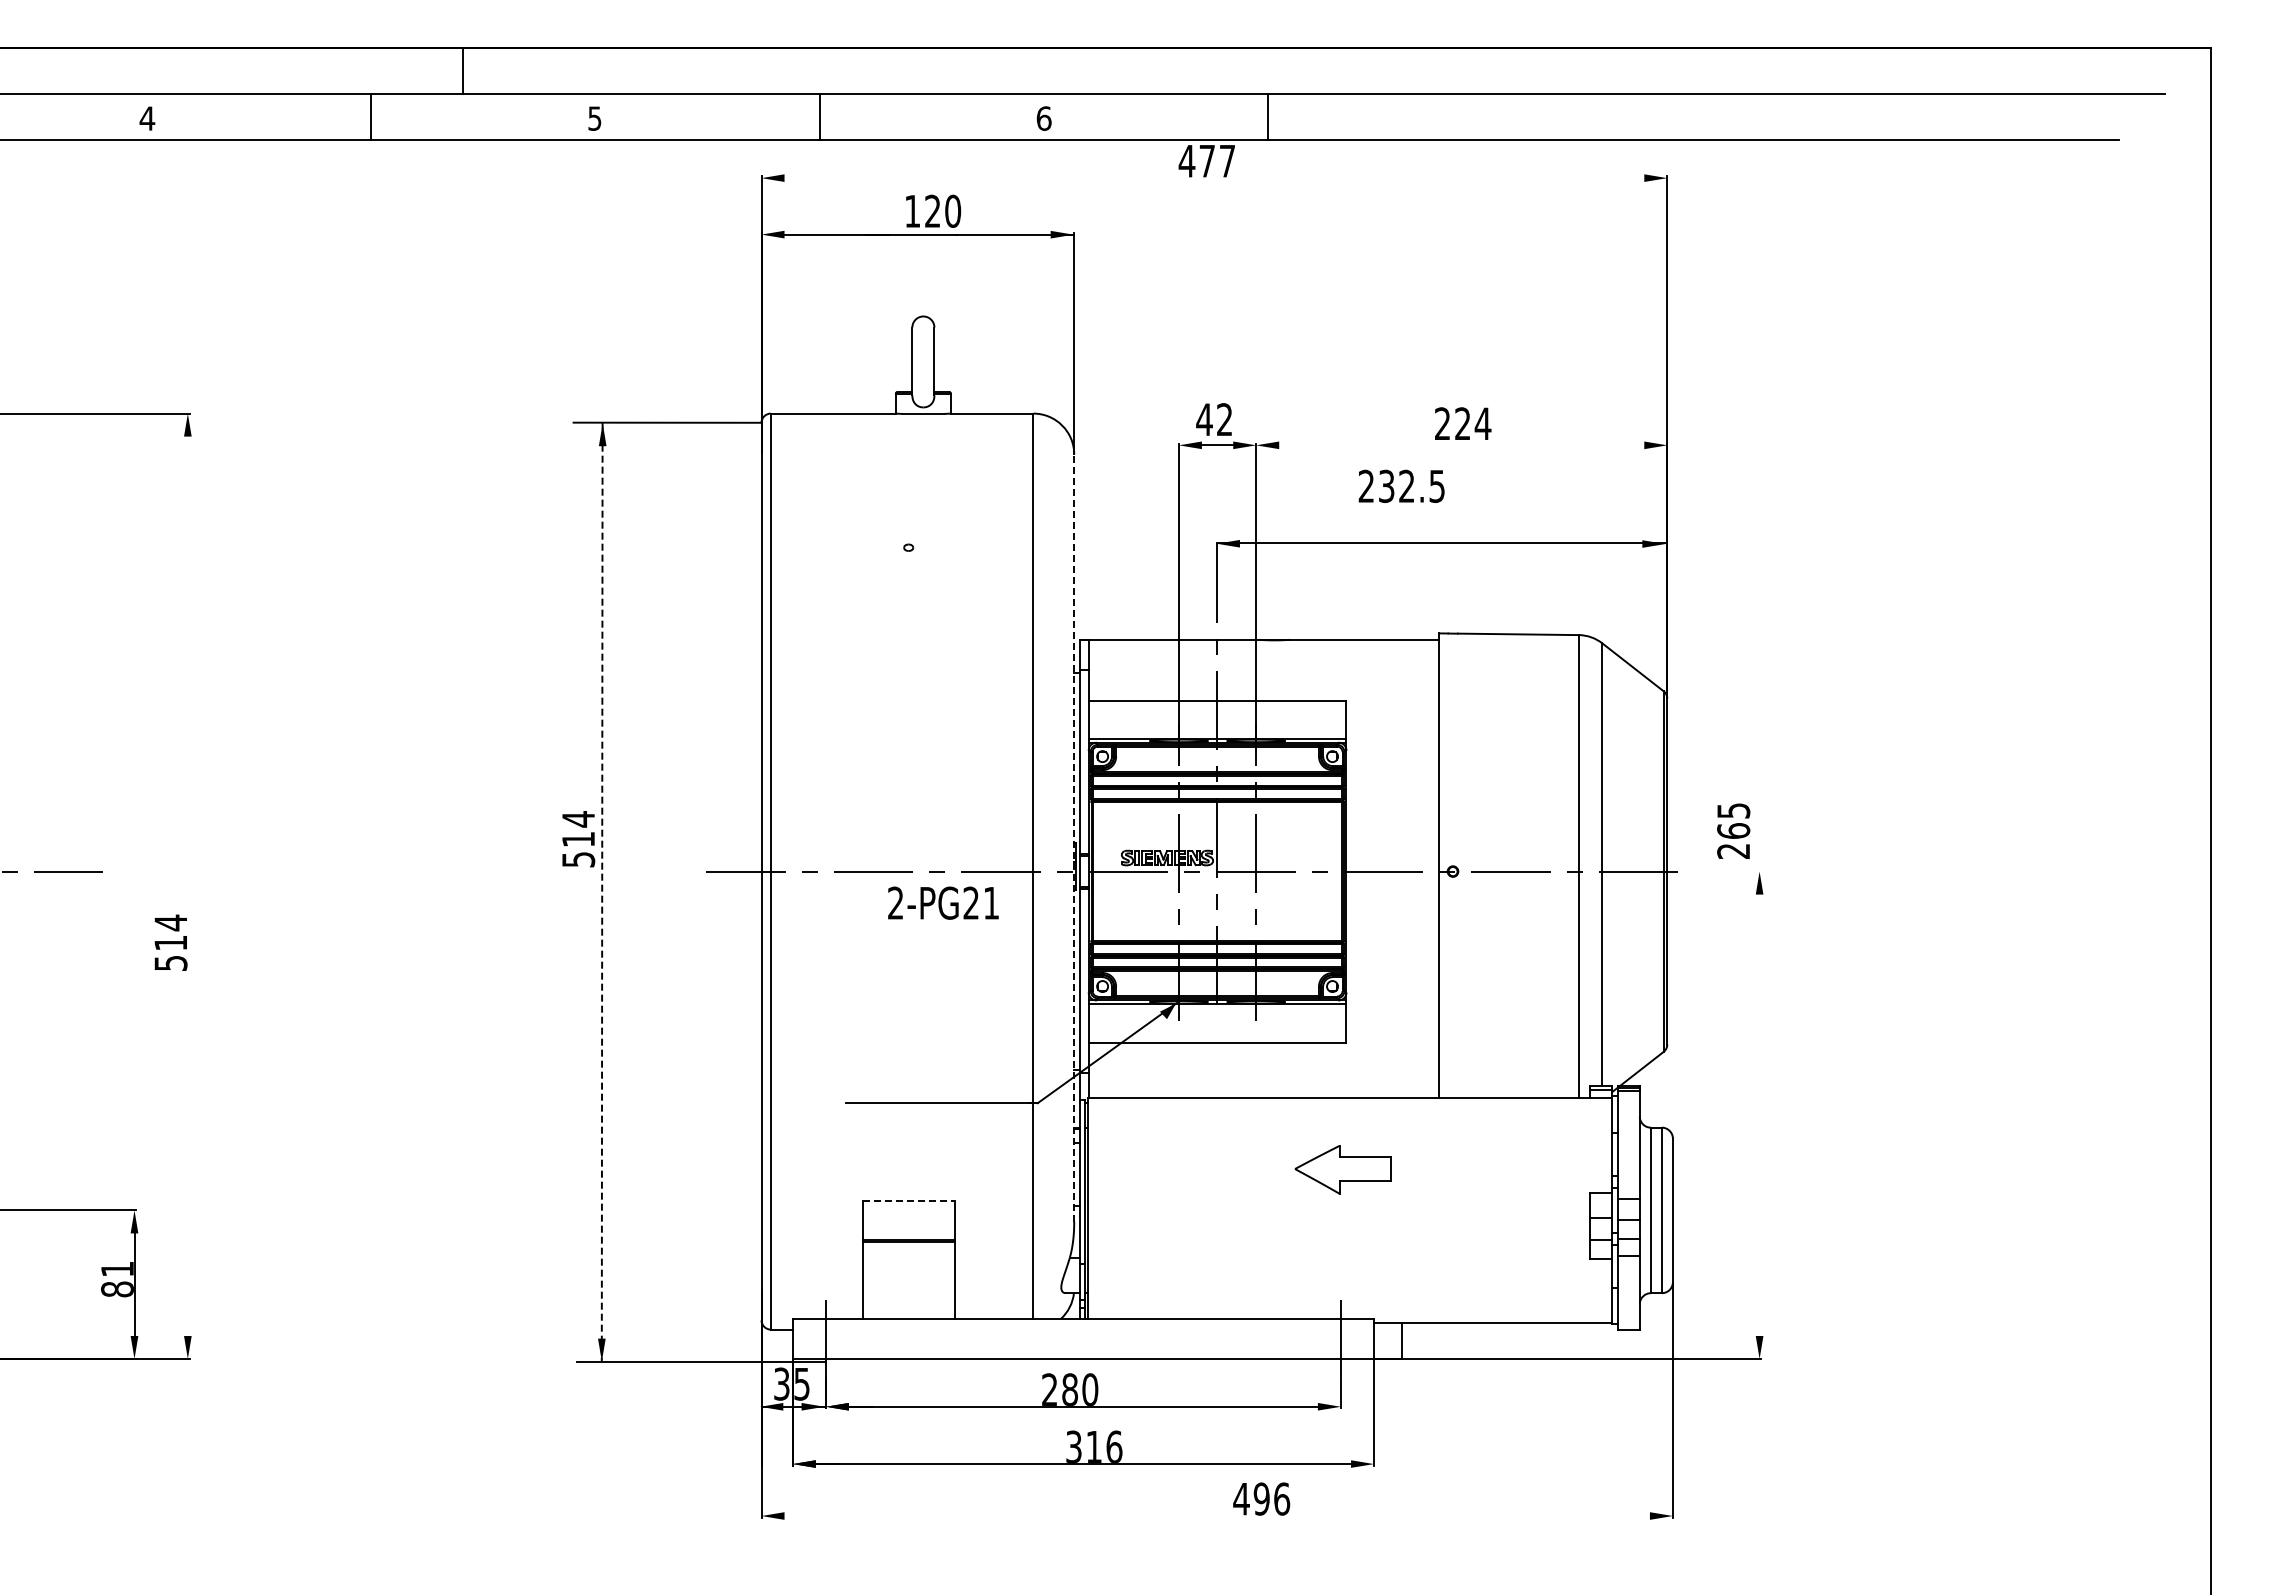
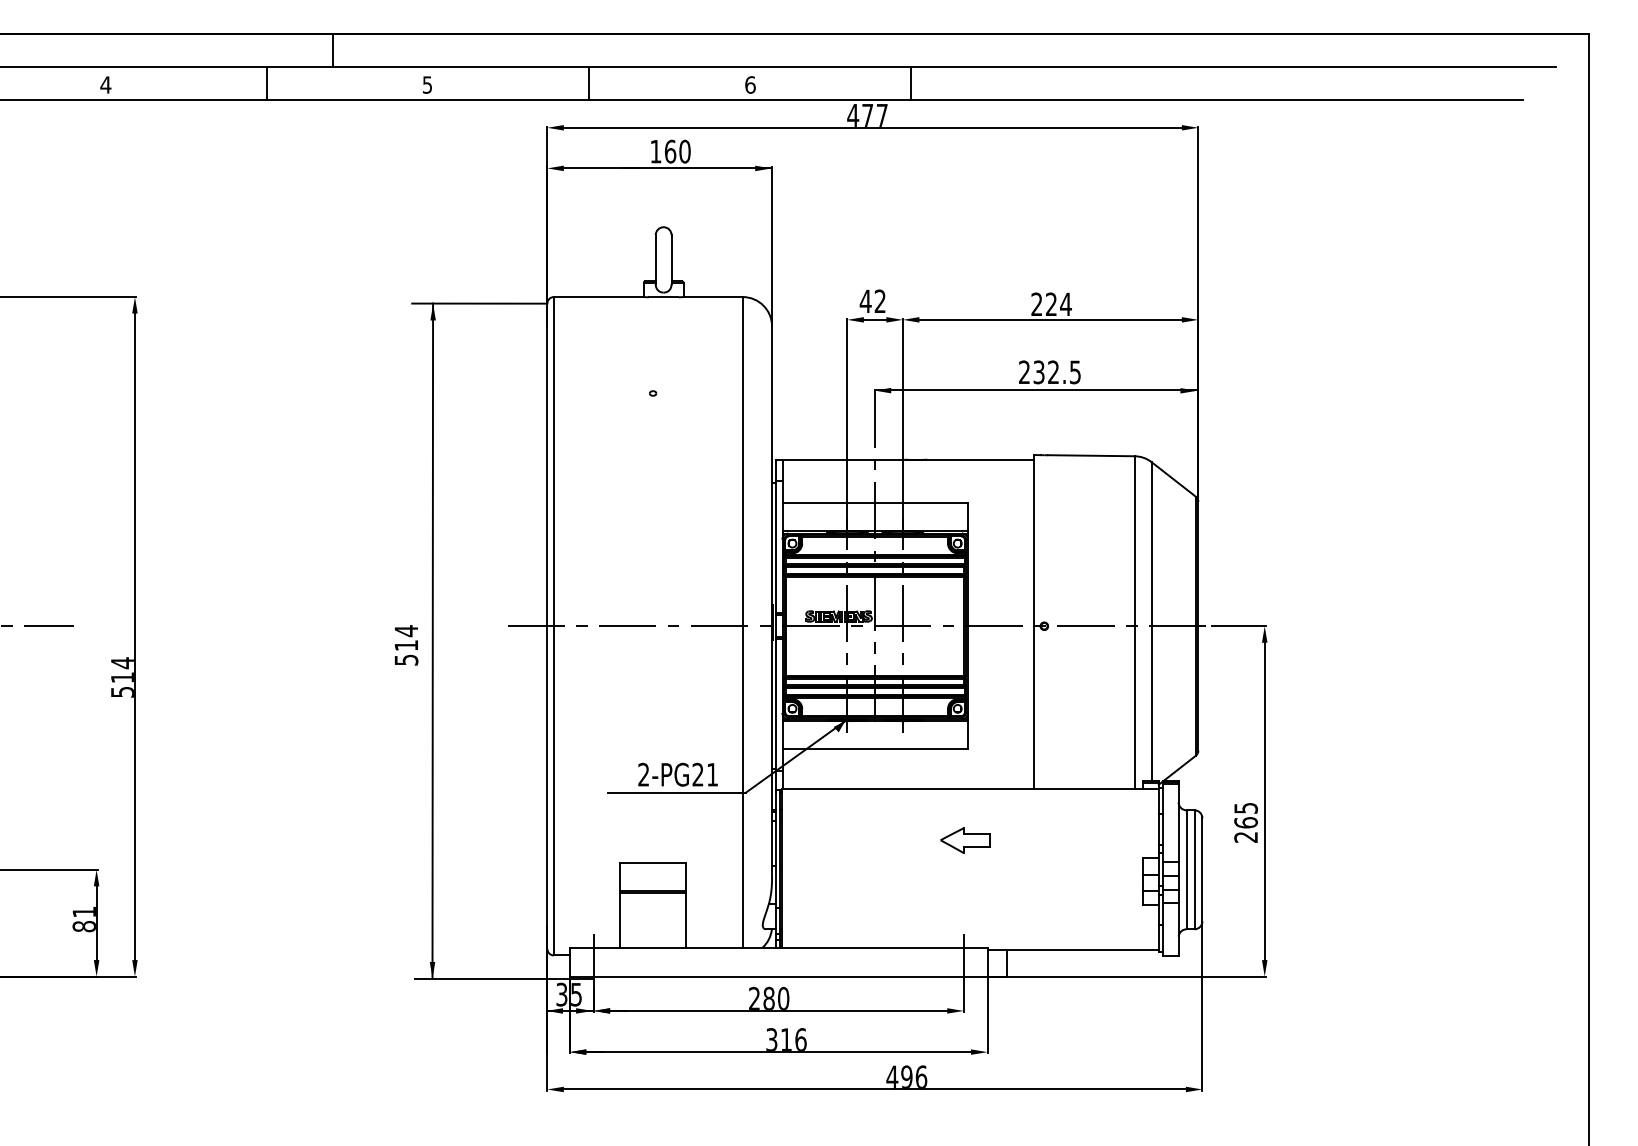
line: (1214, 178) -> (872, 128), added
text: (932, 210) -> (670, 151), 120 -> 160
line: (1461, 445) -> (1050, 319), added
text: (1401, 485) -> (1049, 371), moved
text: (1733, 830) -> (1245, 822), moved
line: (1074, 838) -> (772, 602), dashed -> solid
text: (578, 839) -> (406, 645), moved
line: (1723, 871) -> (1238, 626), added
line: (187, 886) -> (134, 636), added
line: (602, 892) -> (433, 641), dashed -> solid
text: (943, 902) -> (678, 774), moved
line: (1759, 1115) -> (1264, 801), added
part: (1342, 1169) -> (964, 840), size x0.71
line: (908, 1200) -> (652, 862), dashed -> solid
line: (1216, 1516) -> (874, 1089), added

